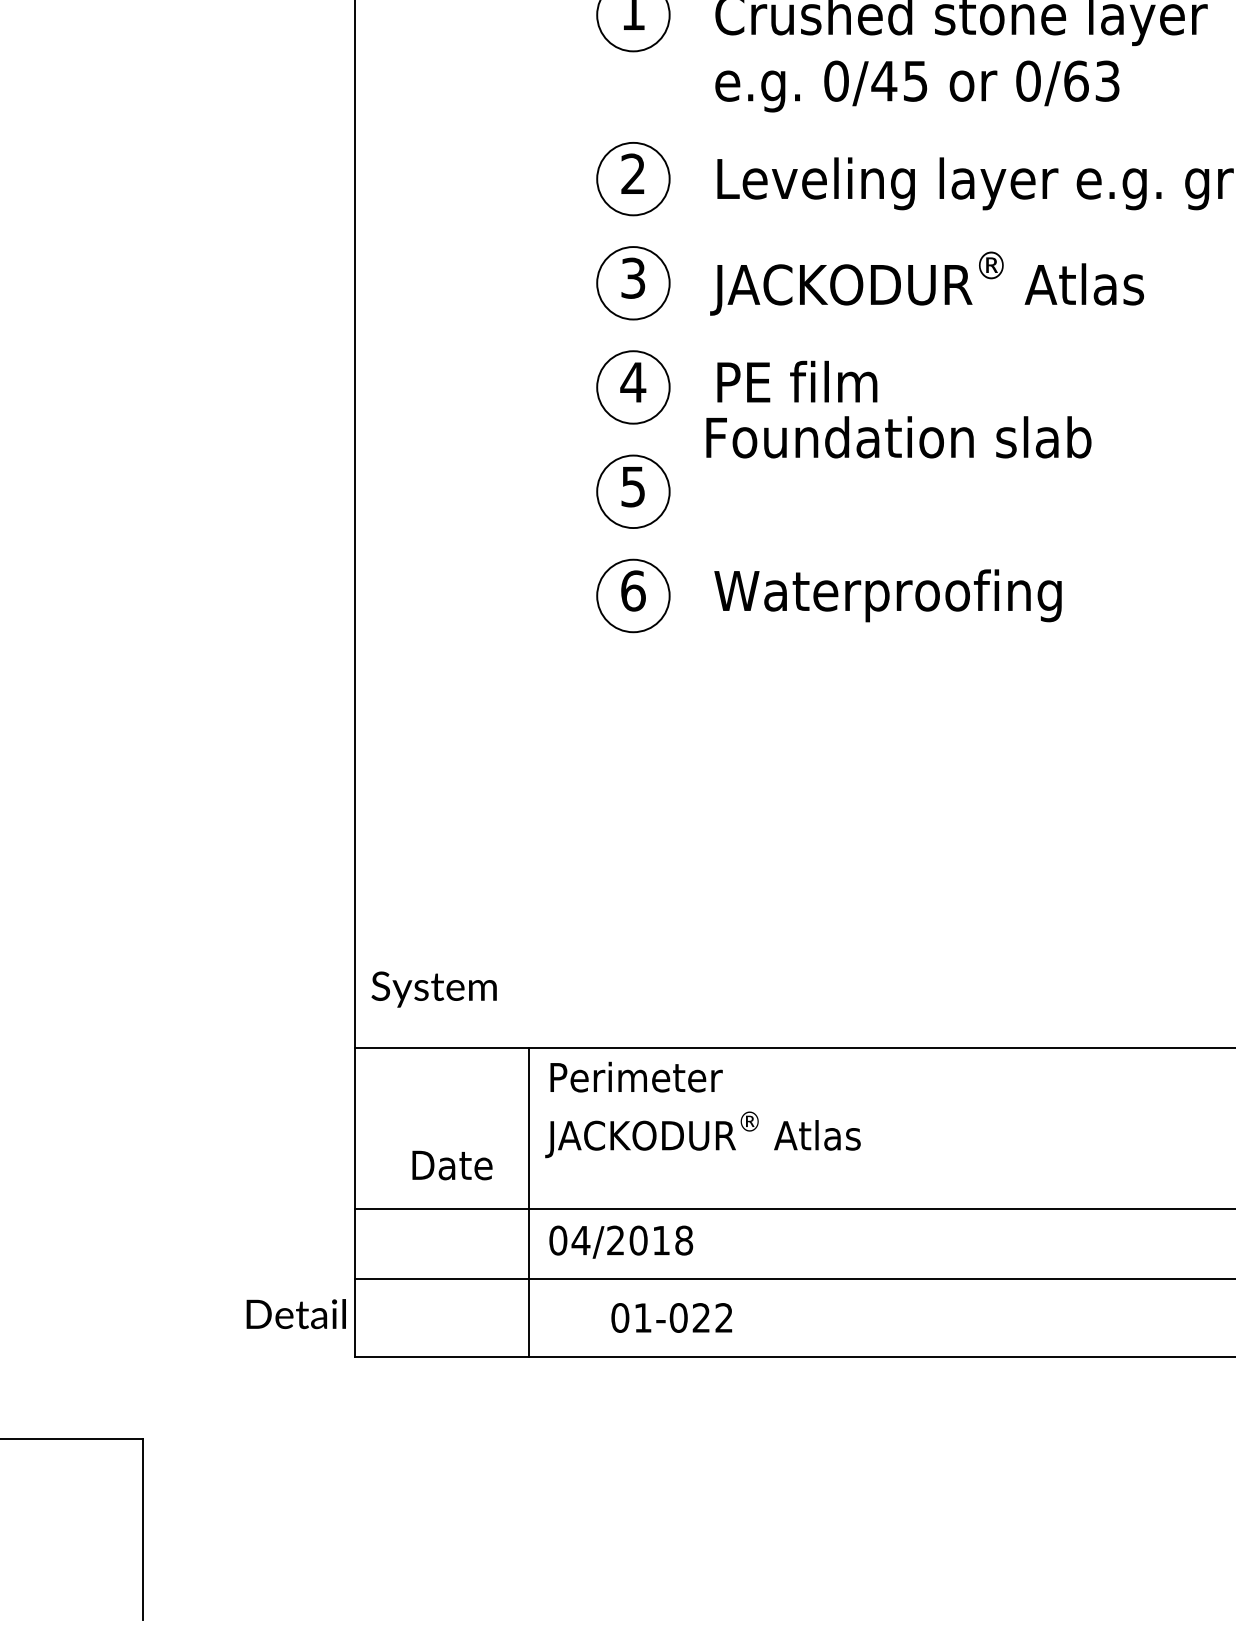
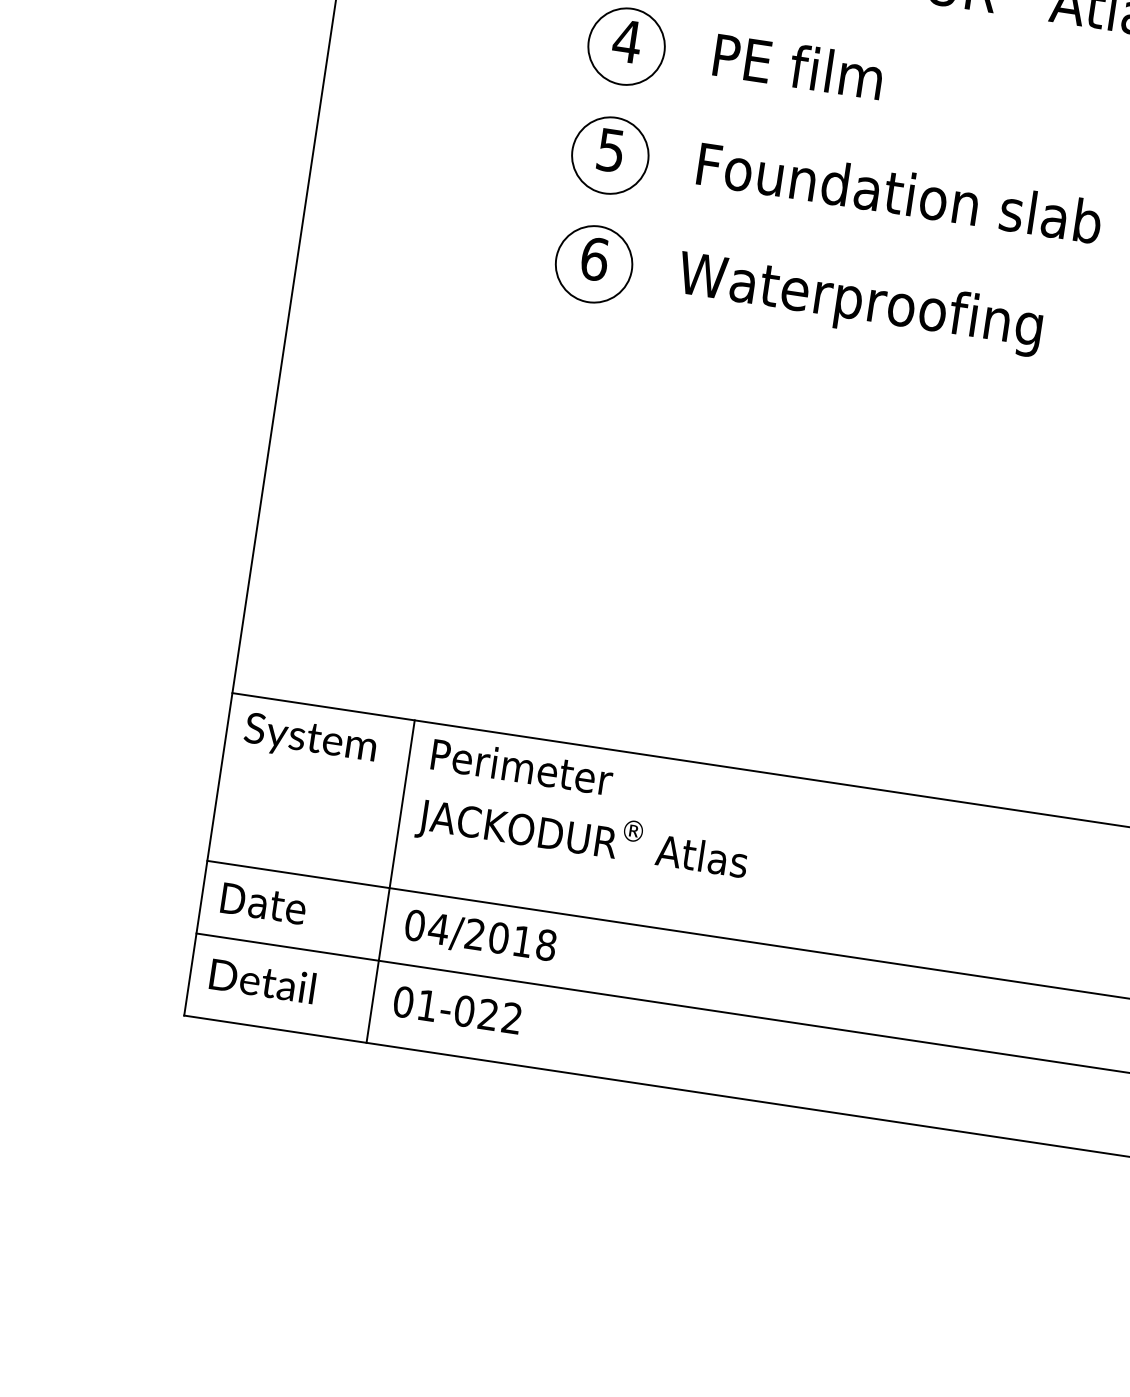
text: (898, 437) -> (899, 193), moved
text: (433, 989) -> (309, 740), moved
text: (452, 1165) -> (263, 903), moved
text: (295, 1314) -> (261, 981), moved
text: (671, 1317) -> (457, 1009), moved

